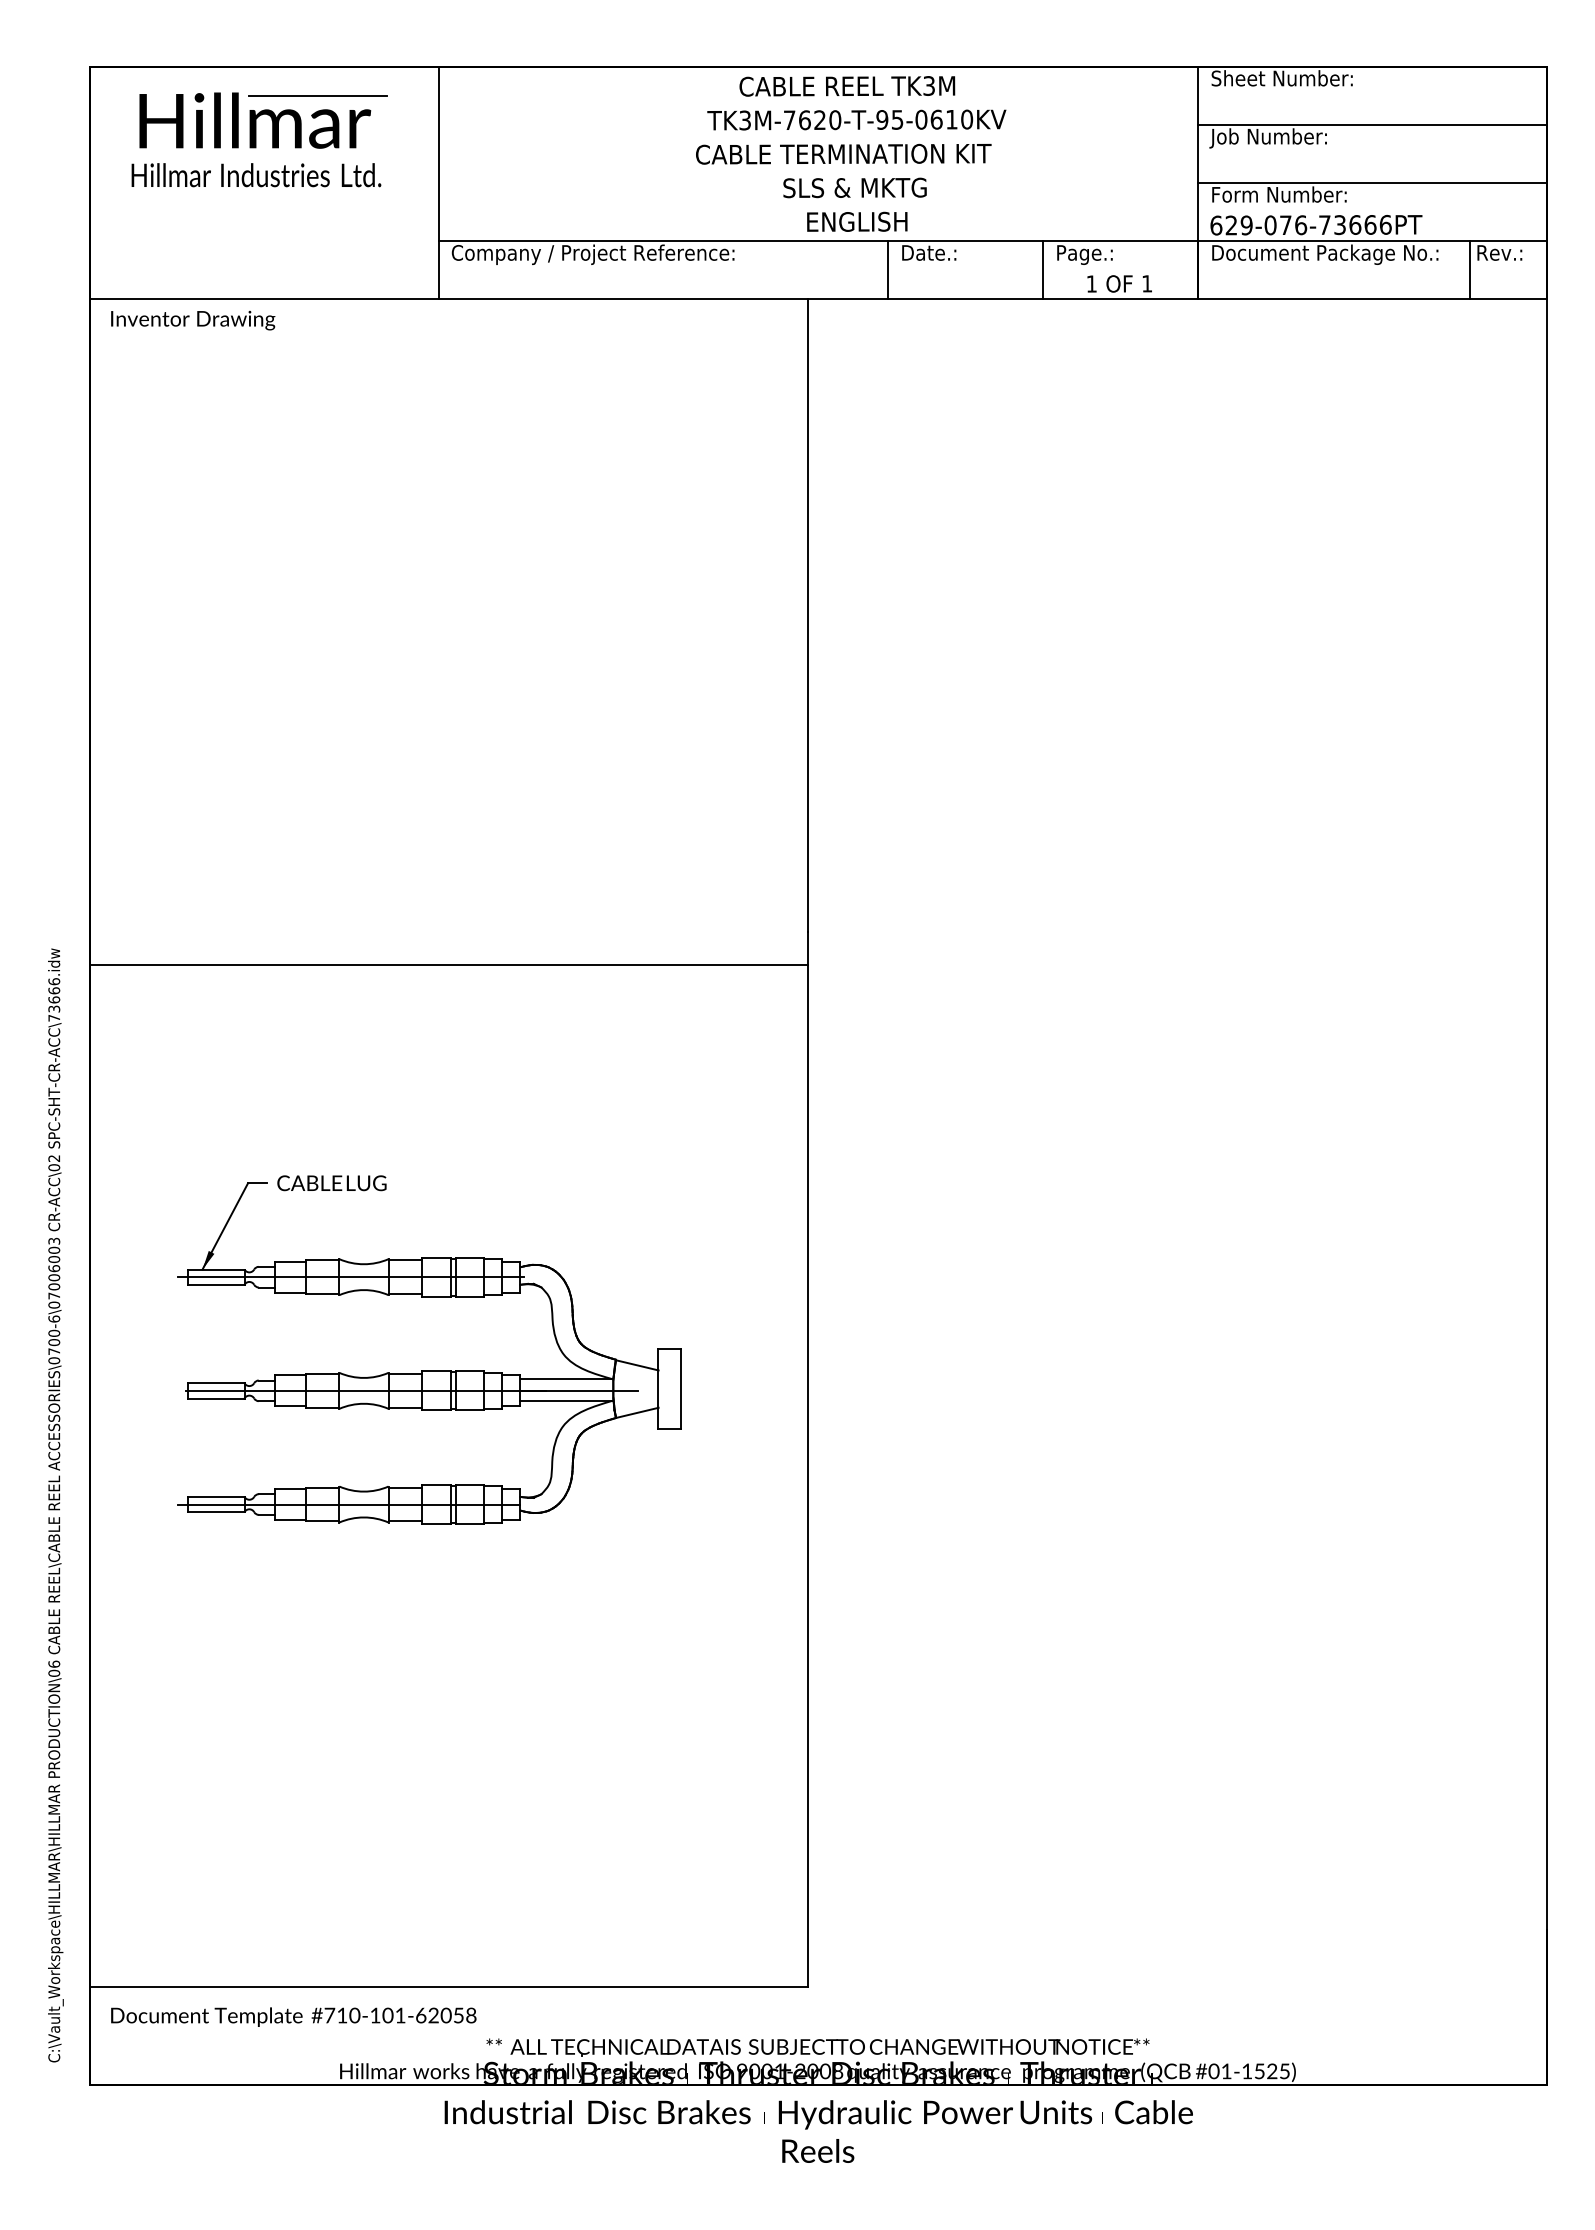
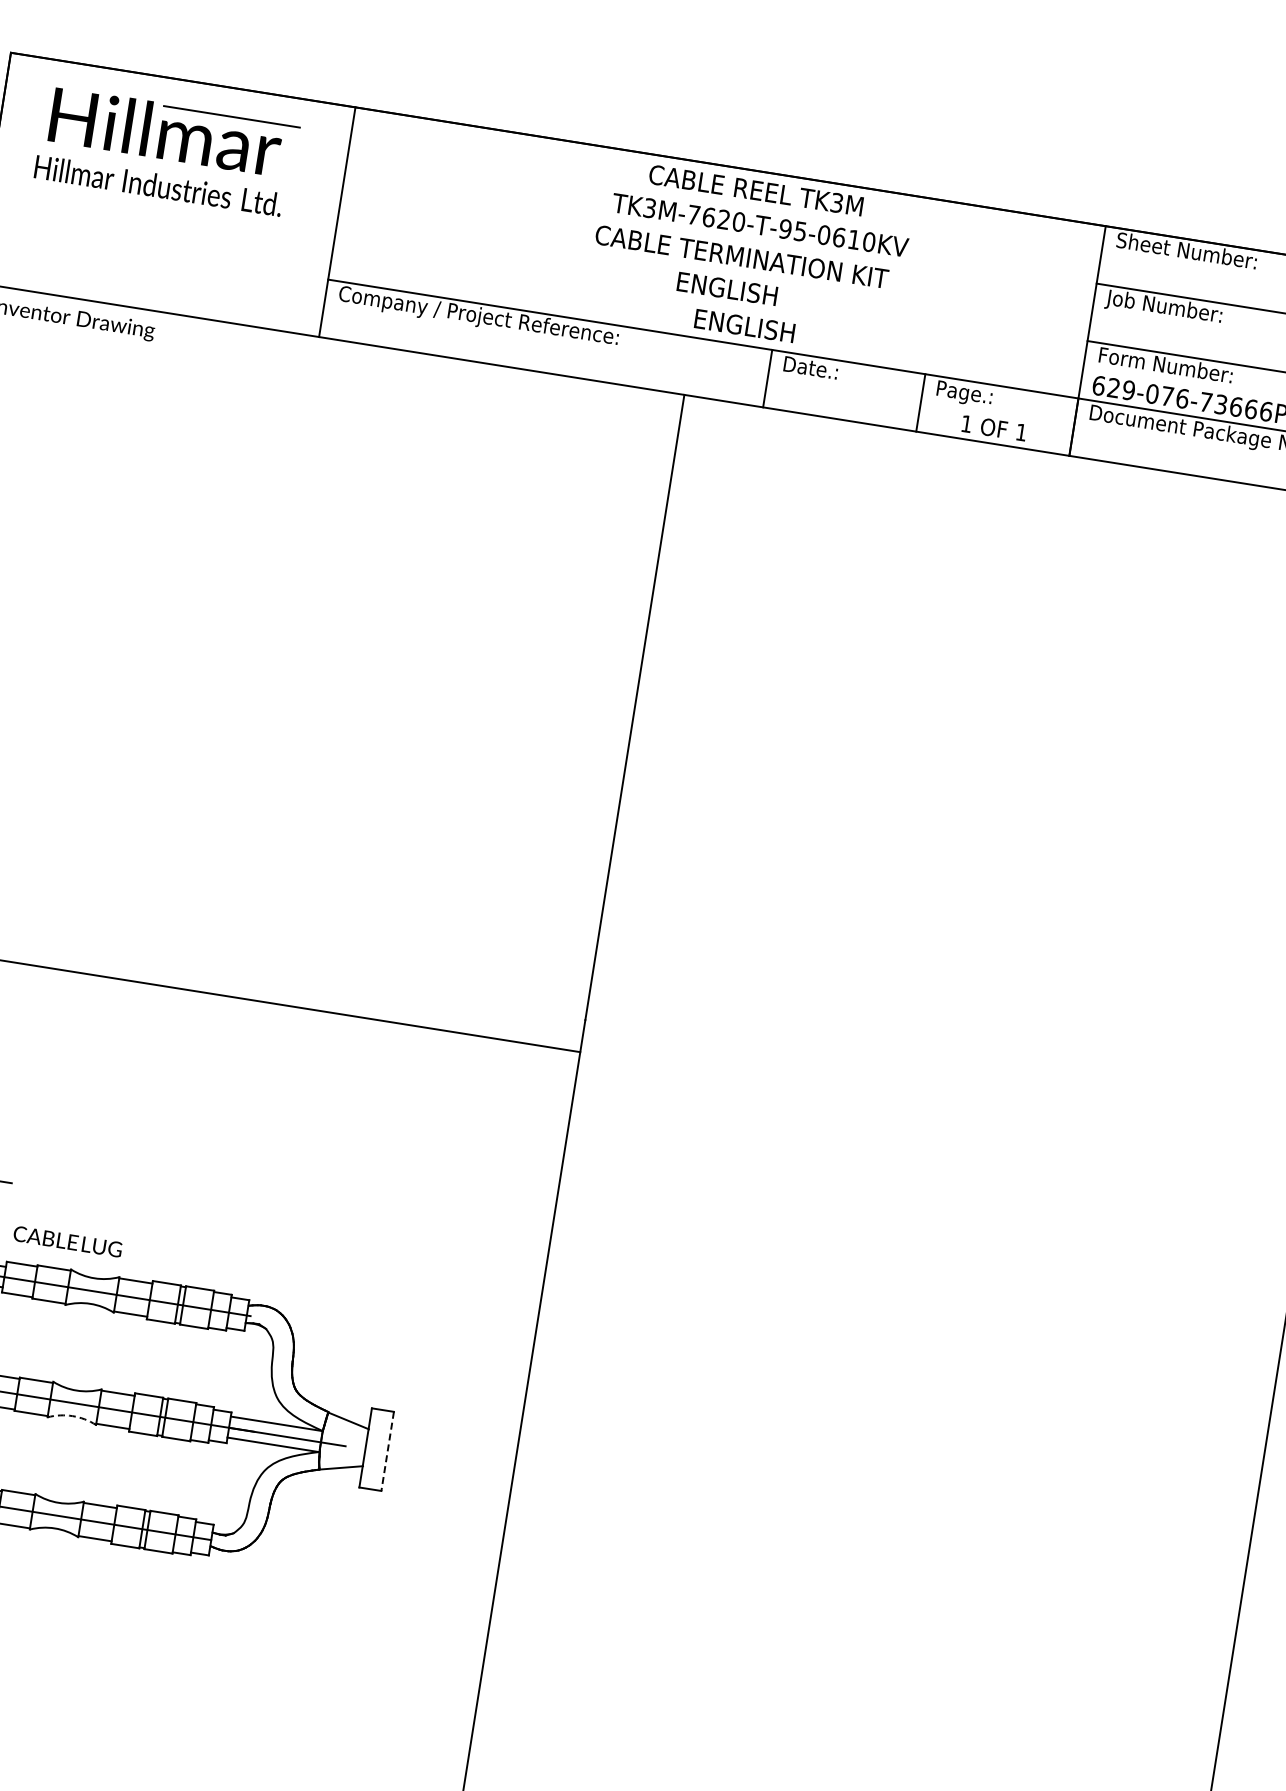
text: (854, 187) -> (747, 291), SLS & MKTG -> ENGLISH
text: (331, 1183) -> (67, 1241), moved
line: (680, 1389) -> (387, 1451), solid -> dashed
arc: (363, 1403) -> (72, 1415), solid -> dashed

